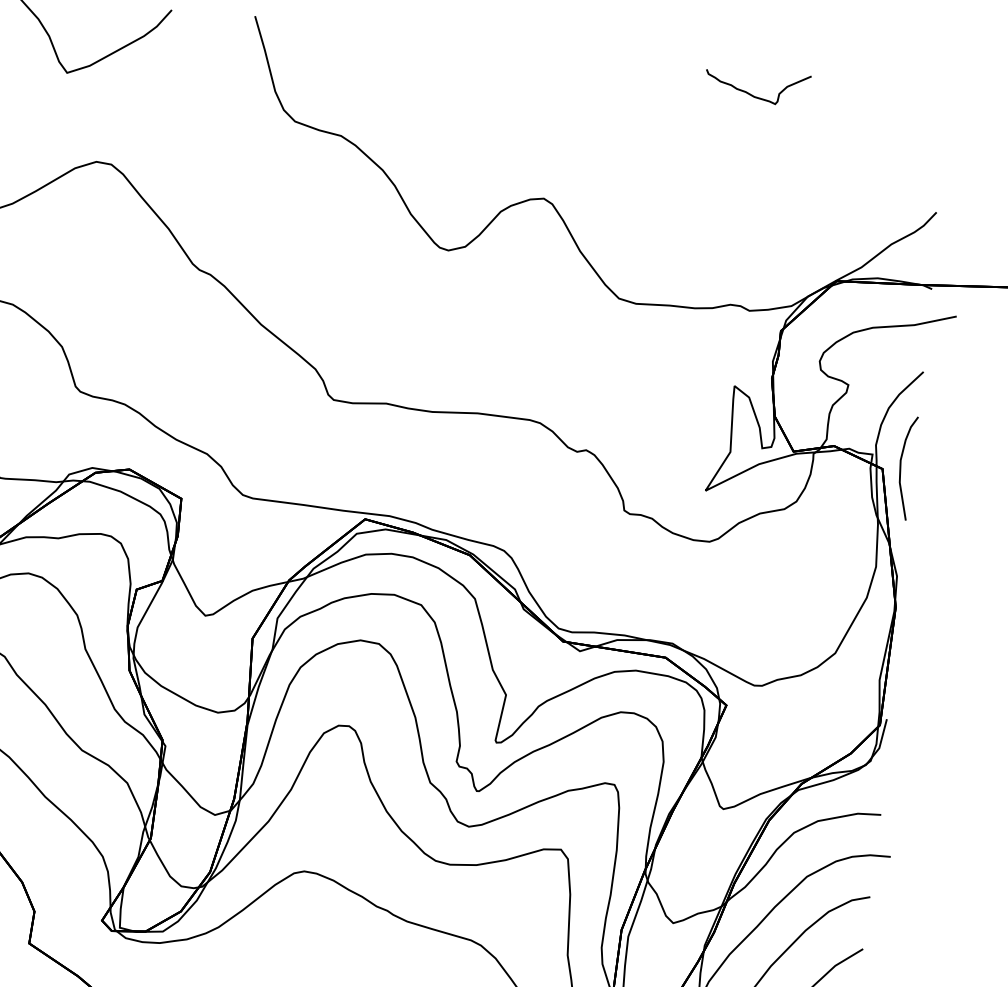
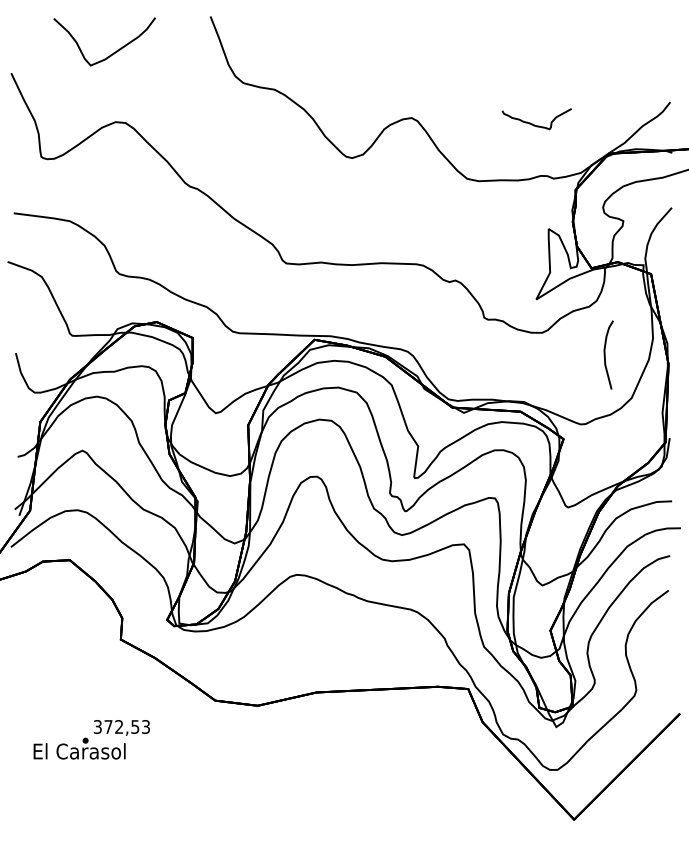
curve: (753, 94) -> (534, 124), moved
curve: (901, 466) -> (605, 354), moved

